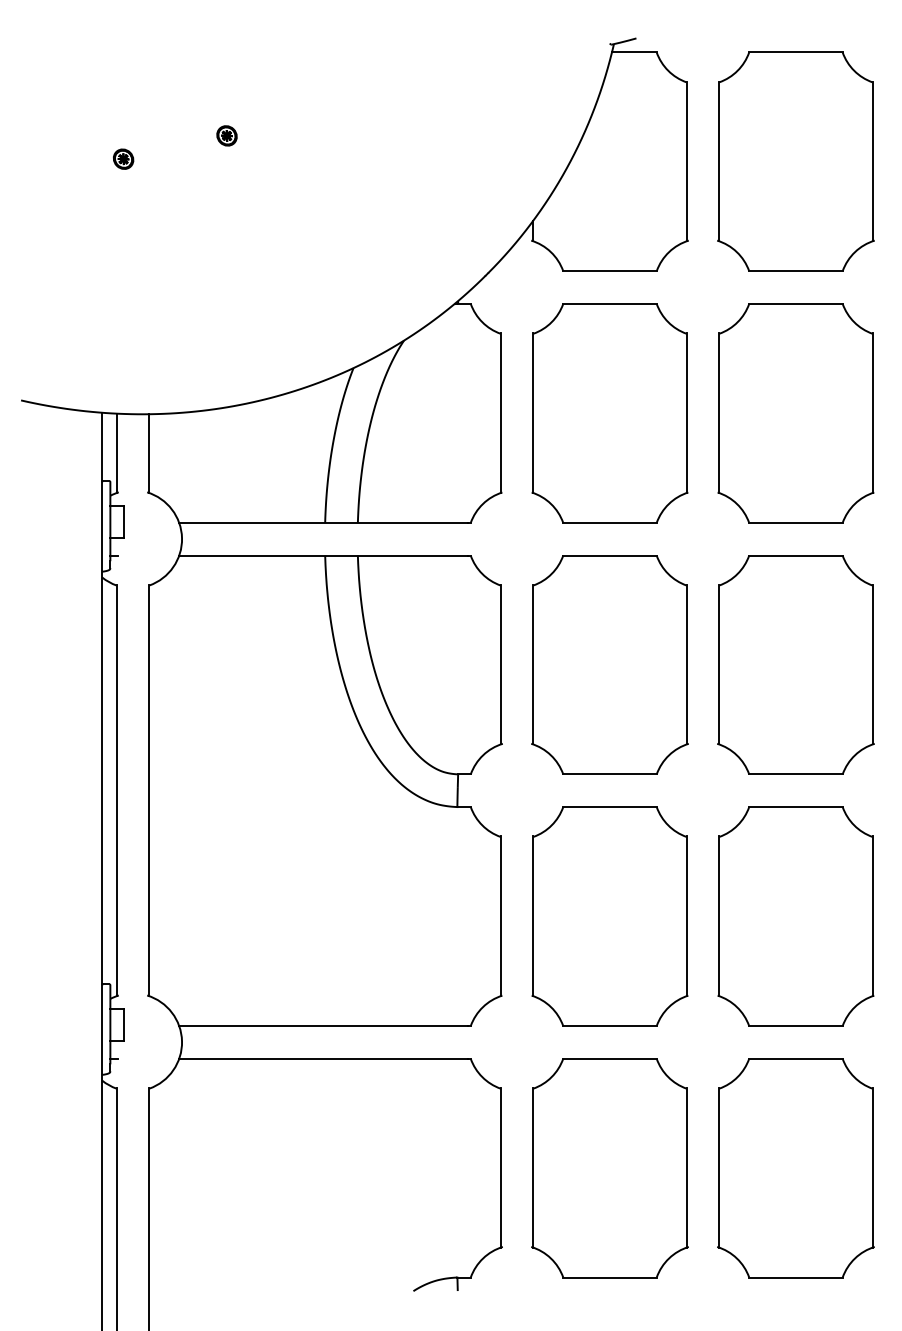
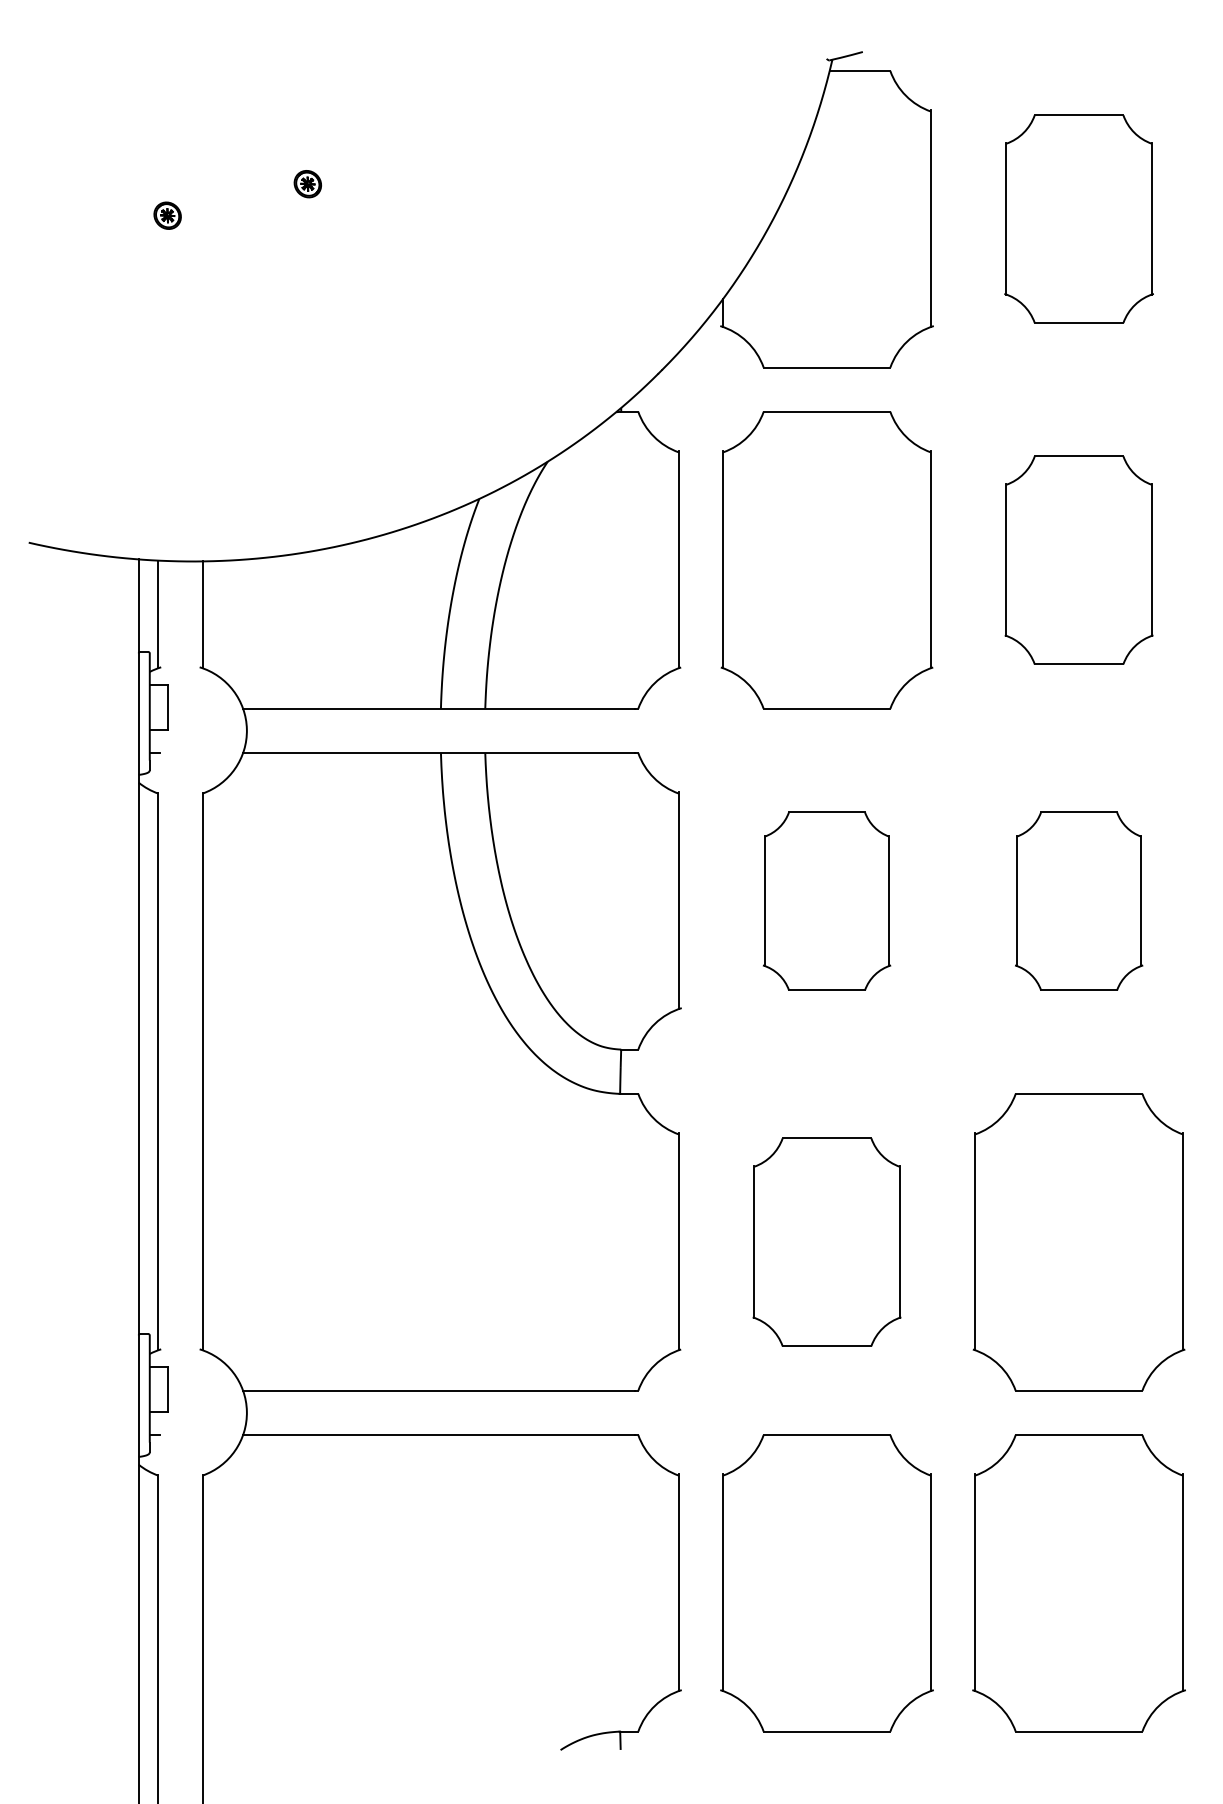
part: (795, 161) -> (1078, 218), size x0.7
part: (795, 413) -> (1078, 560), size x0.7
part: (609, 664) -> (826, 900), size x0.6
part: (795, 664) -> (1078, 900), size x0.6
part: (609, 916) -> (826, 1242), size x0.7

